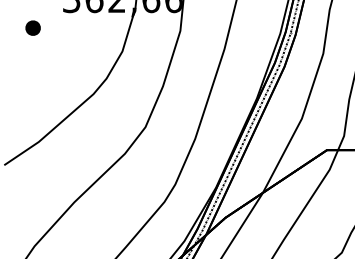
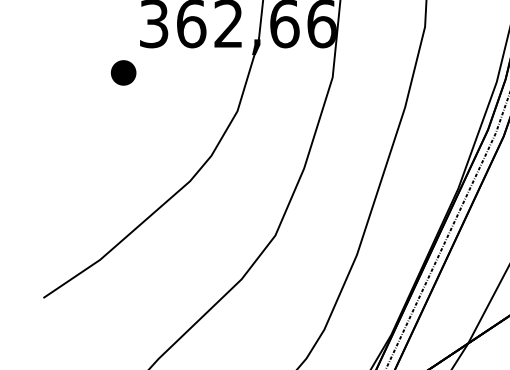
part: (32, 27) -> (122, 71), moved

